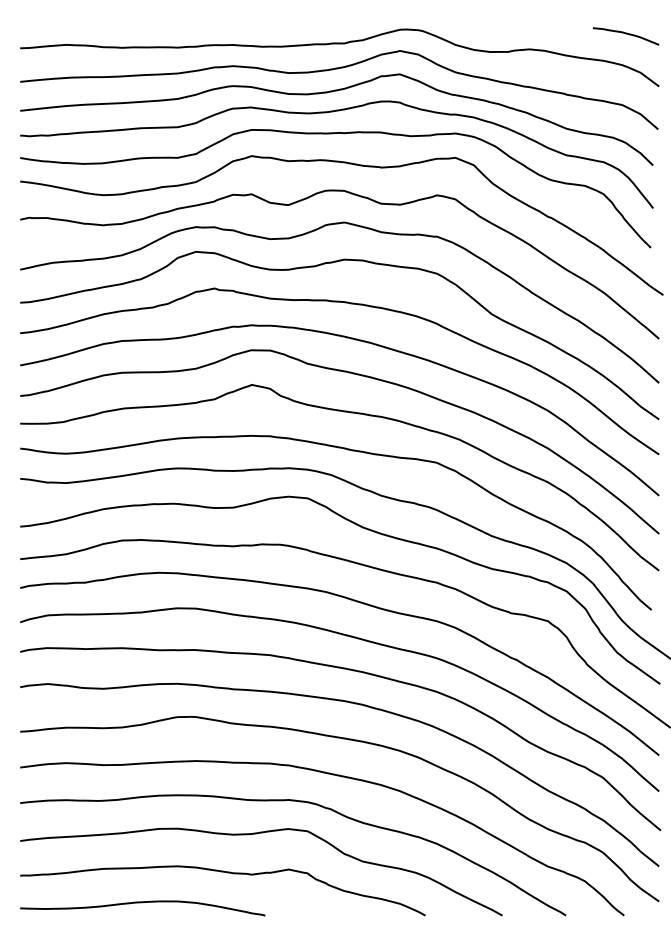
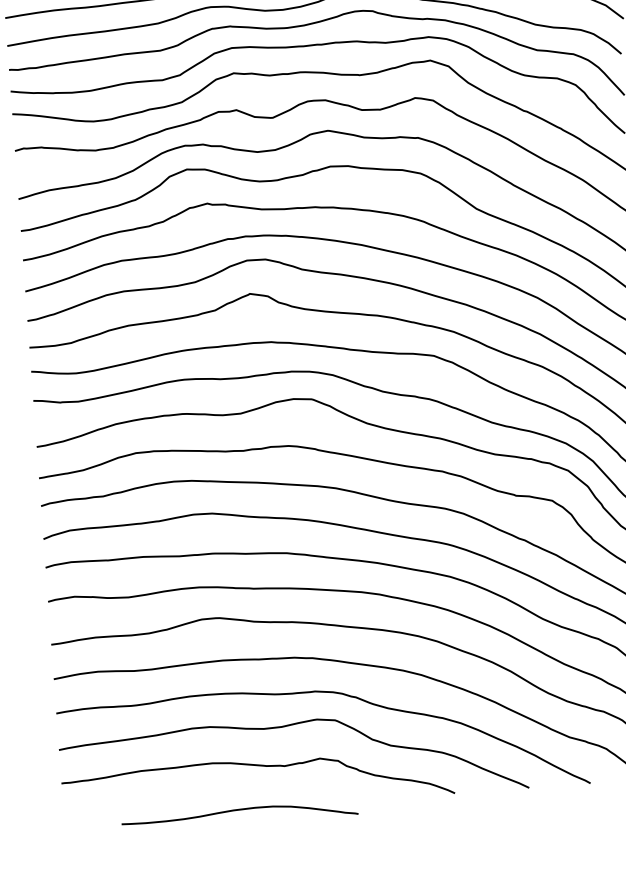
curve: (142, 903) -> (239, 810), moved

